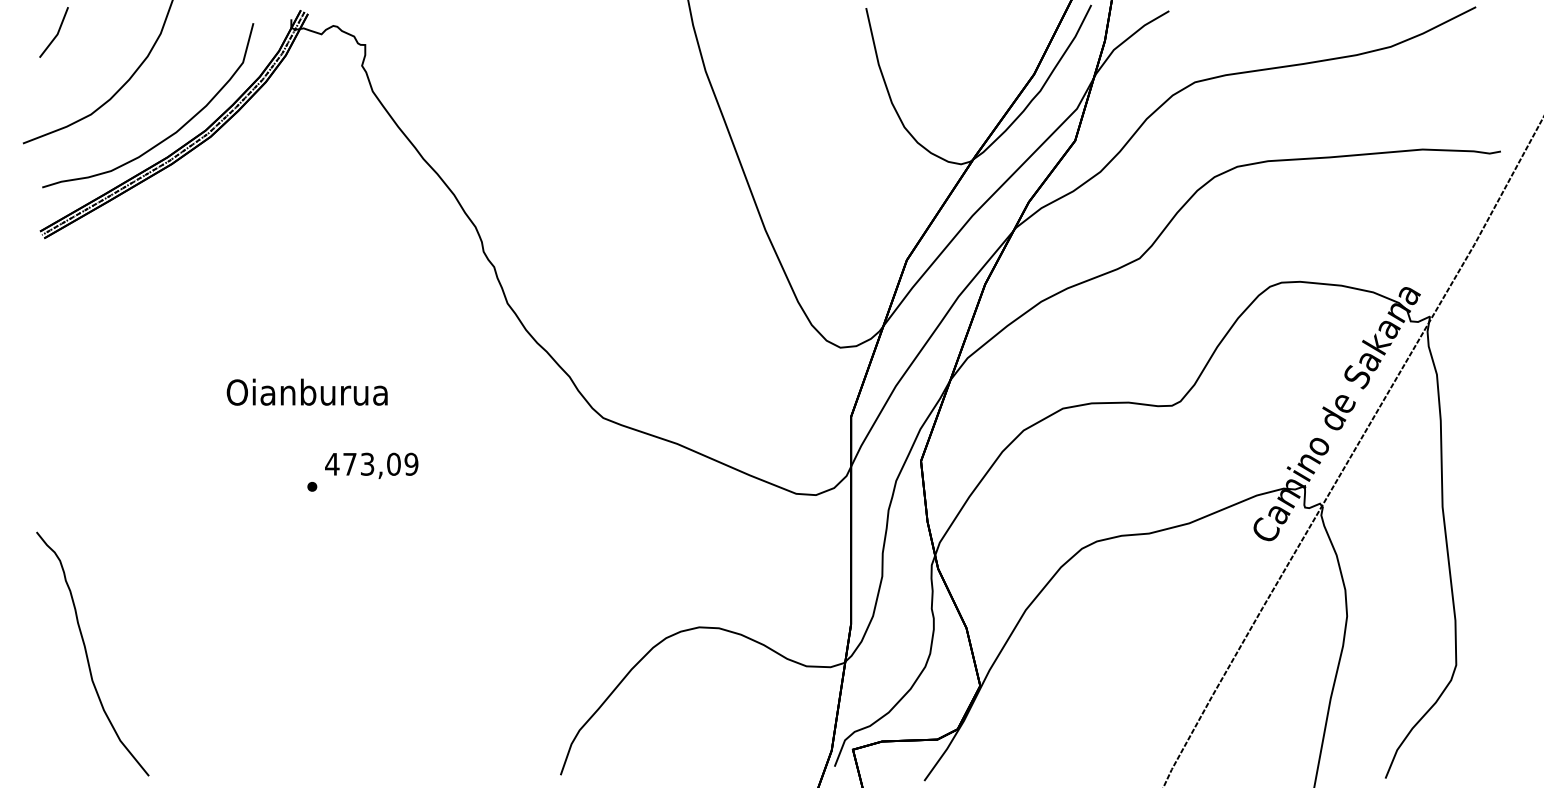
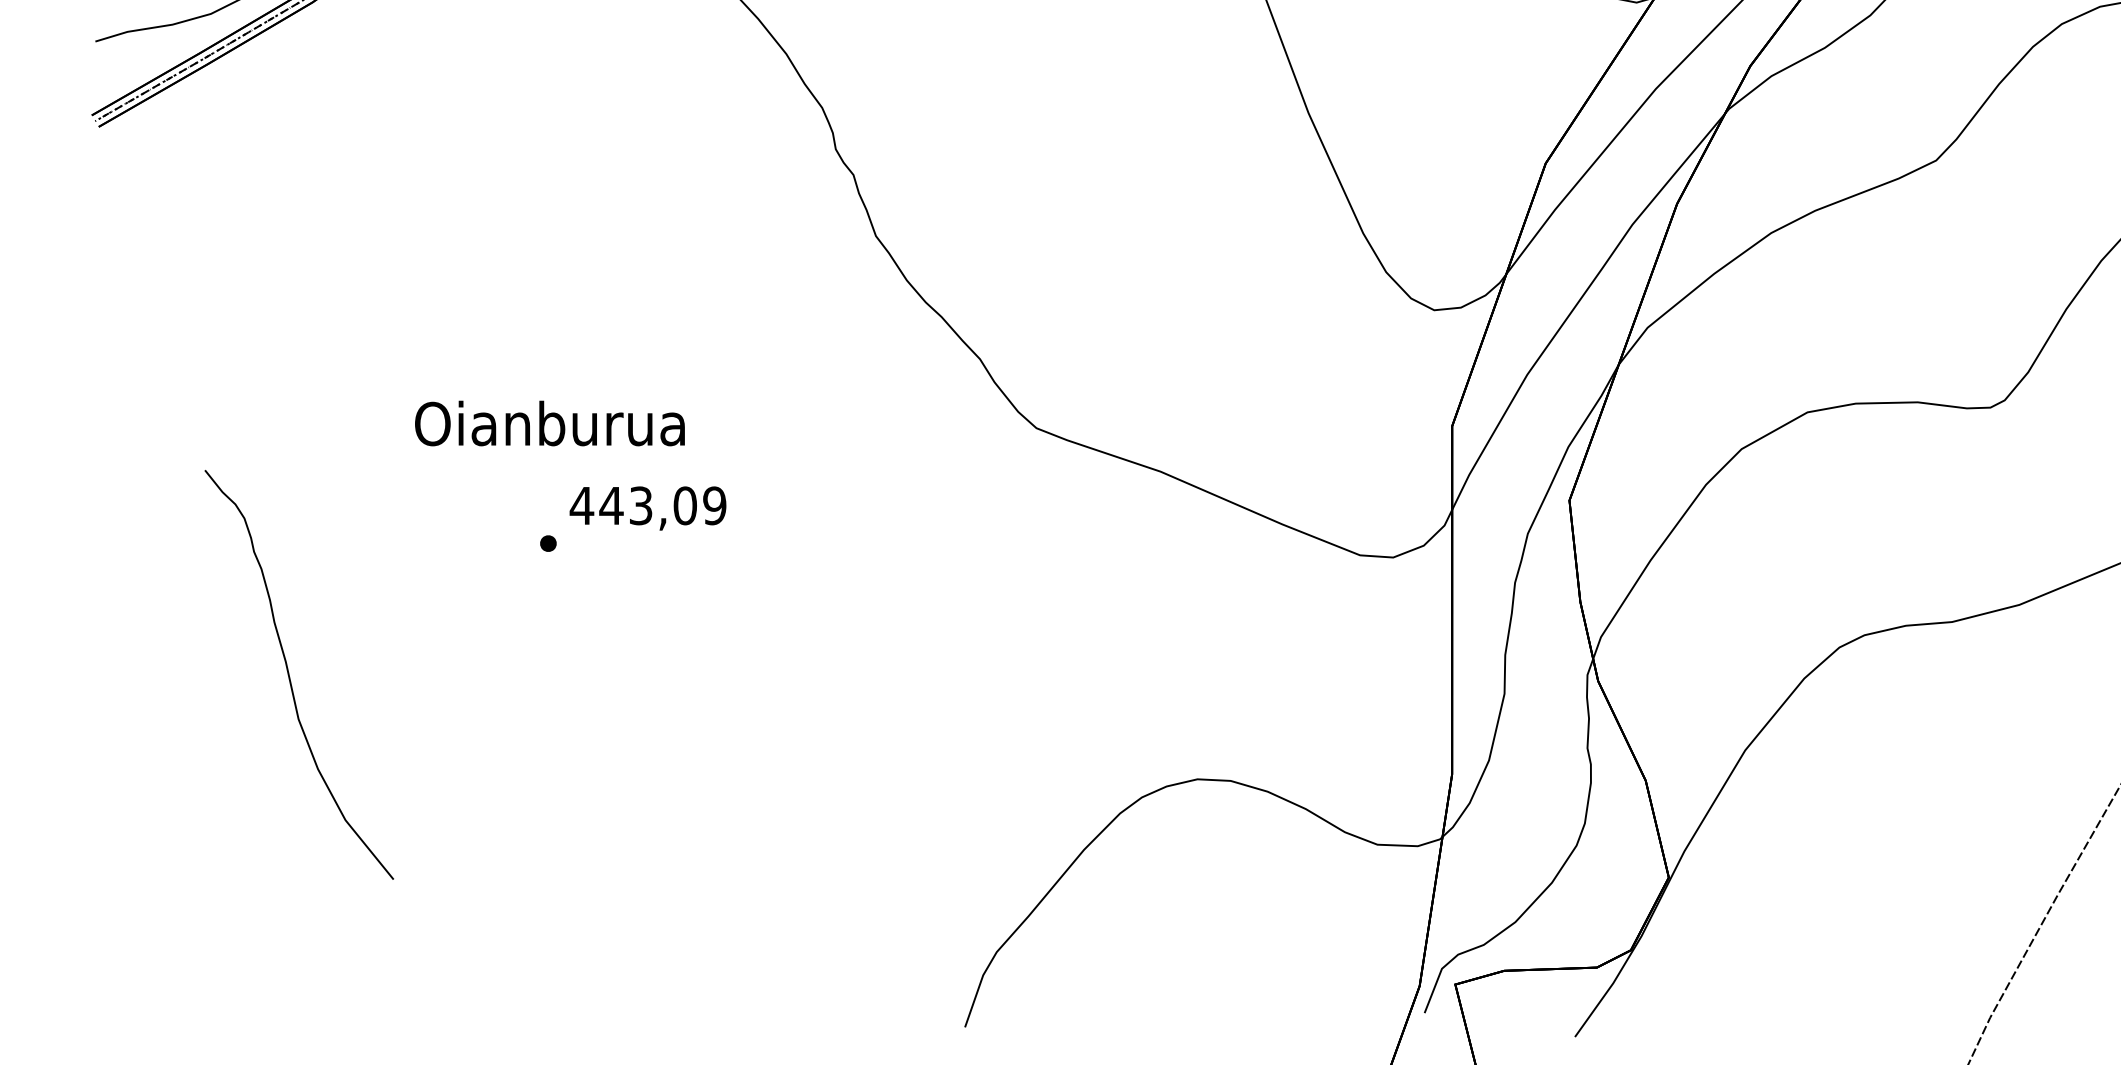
text: (306, 391) -> (548, 422), moved
text: (349, 464) -> (610, 506), 473,09 -> 443,09
curve: (87, 653) -> (290, 673), moved

